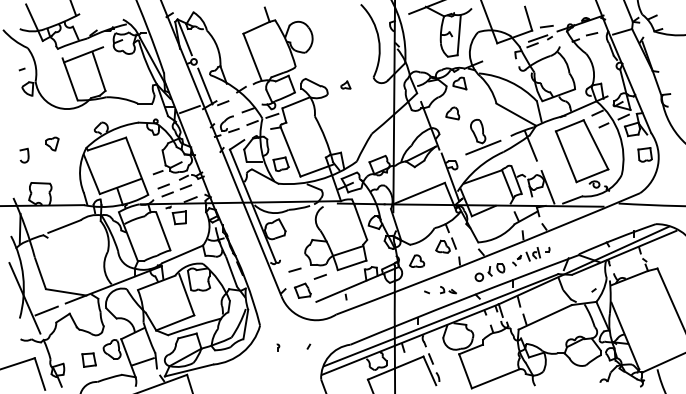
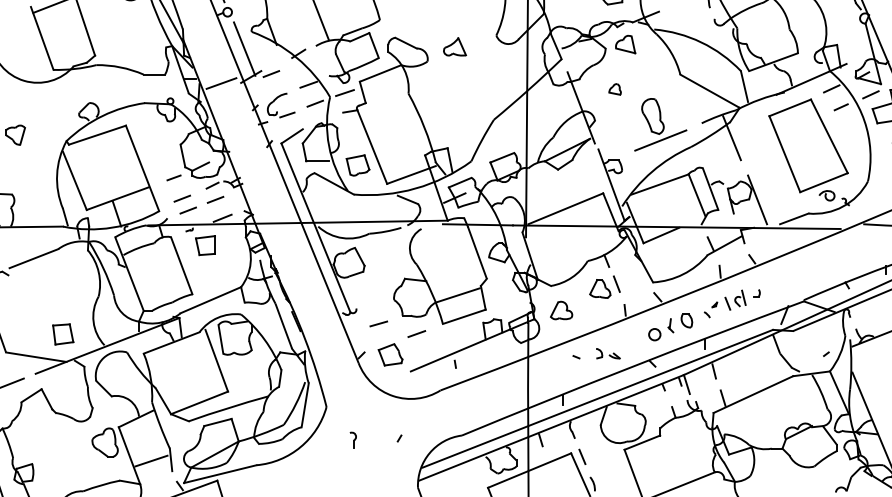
part: (345, 84) -> (454, 46), size x1.6
part: (452, 113) -> (614, 89), size x0.6
part: (278, 347) -> (354, 439), size x1.6
part: (88, 359) -> (62, 333), moved

